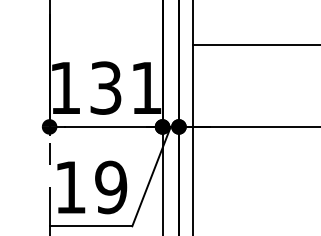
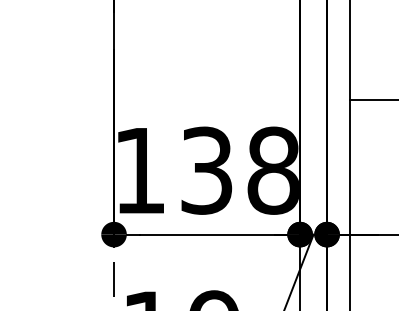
text: (145, 87) -> (271, 169), 131 -> 138

